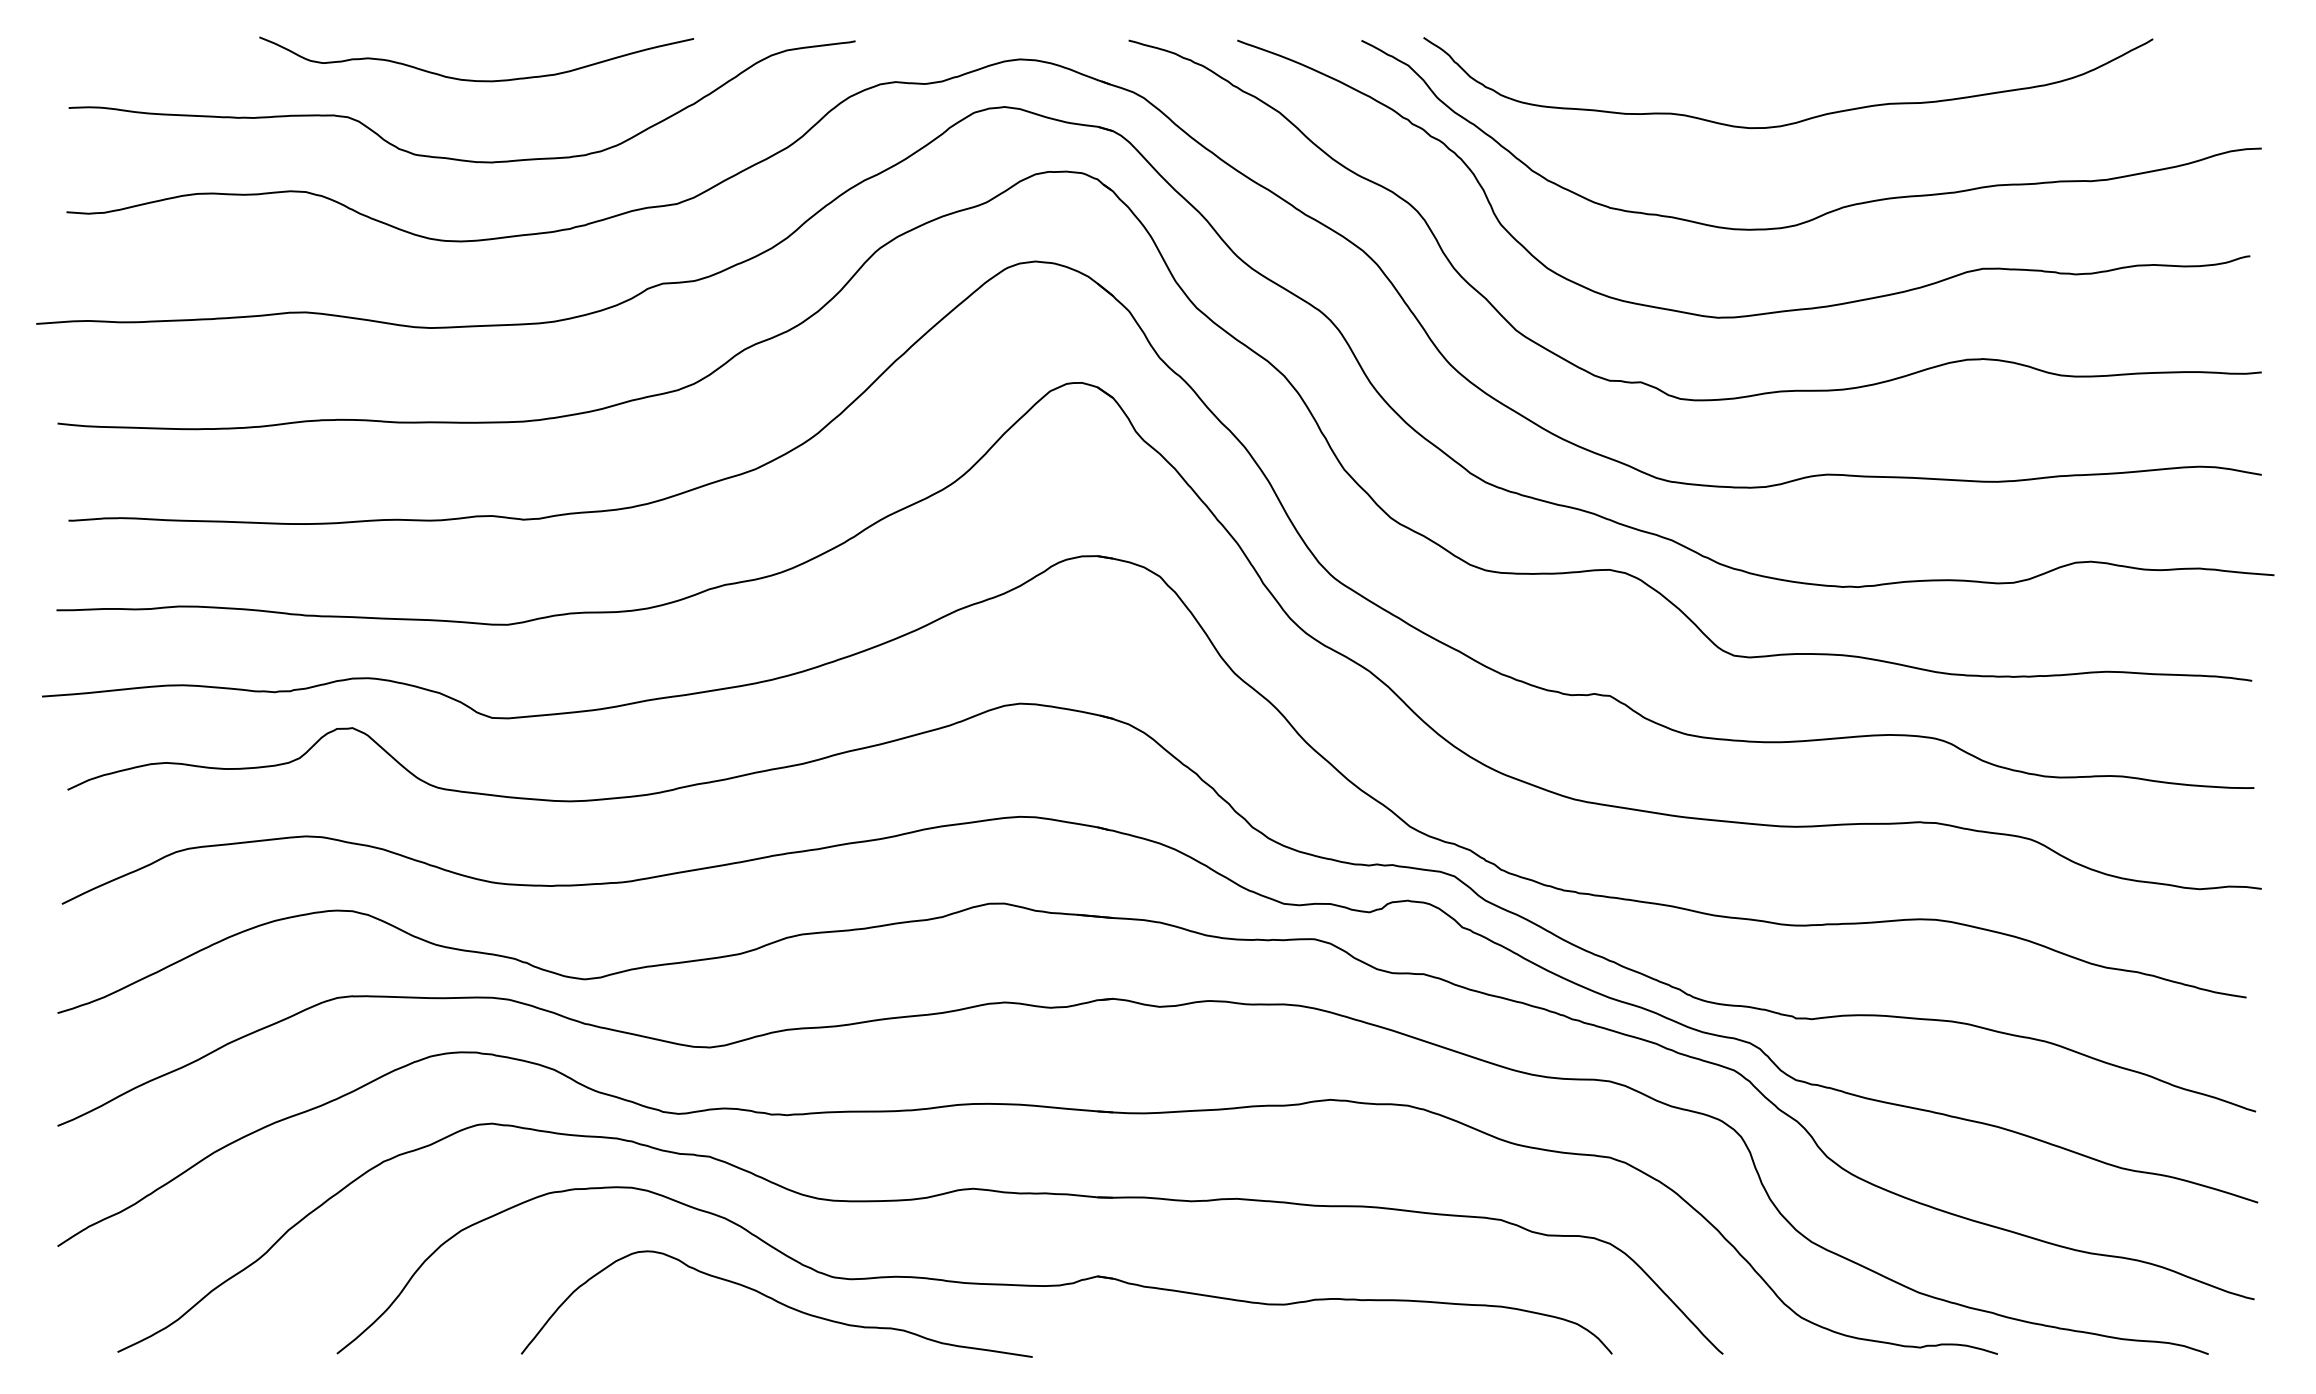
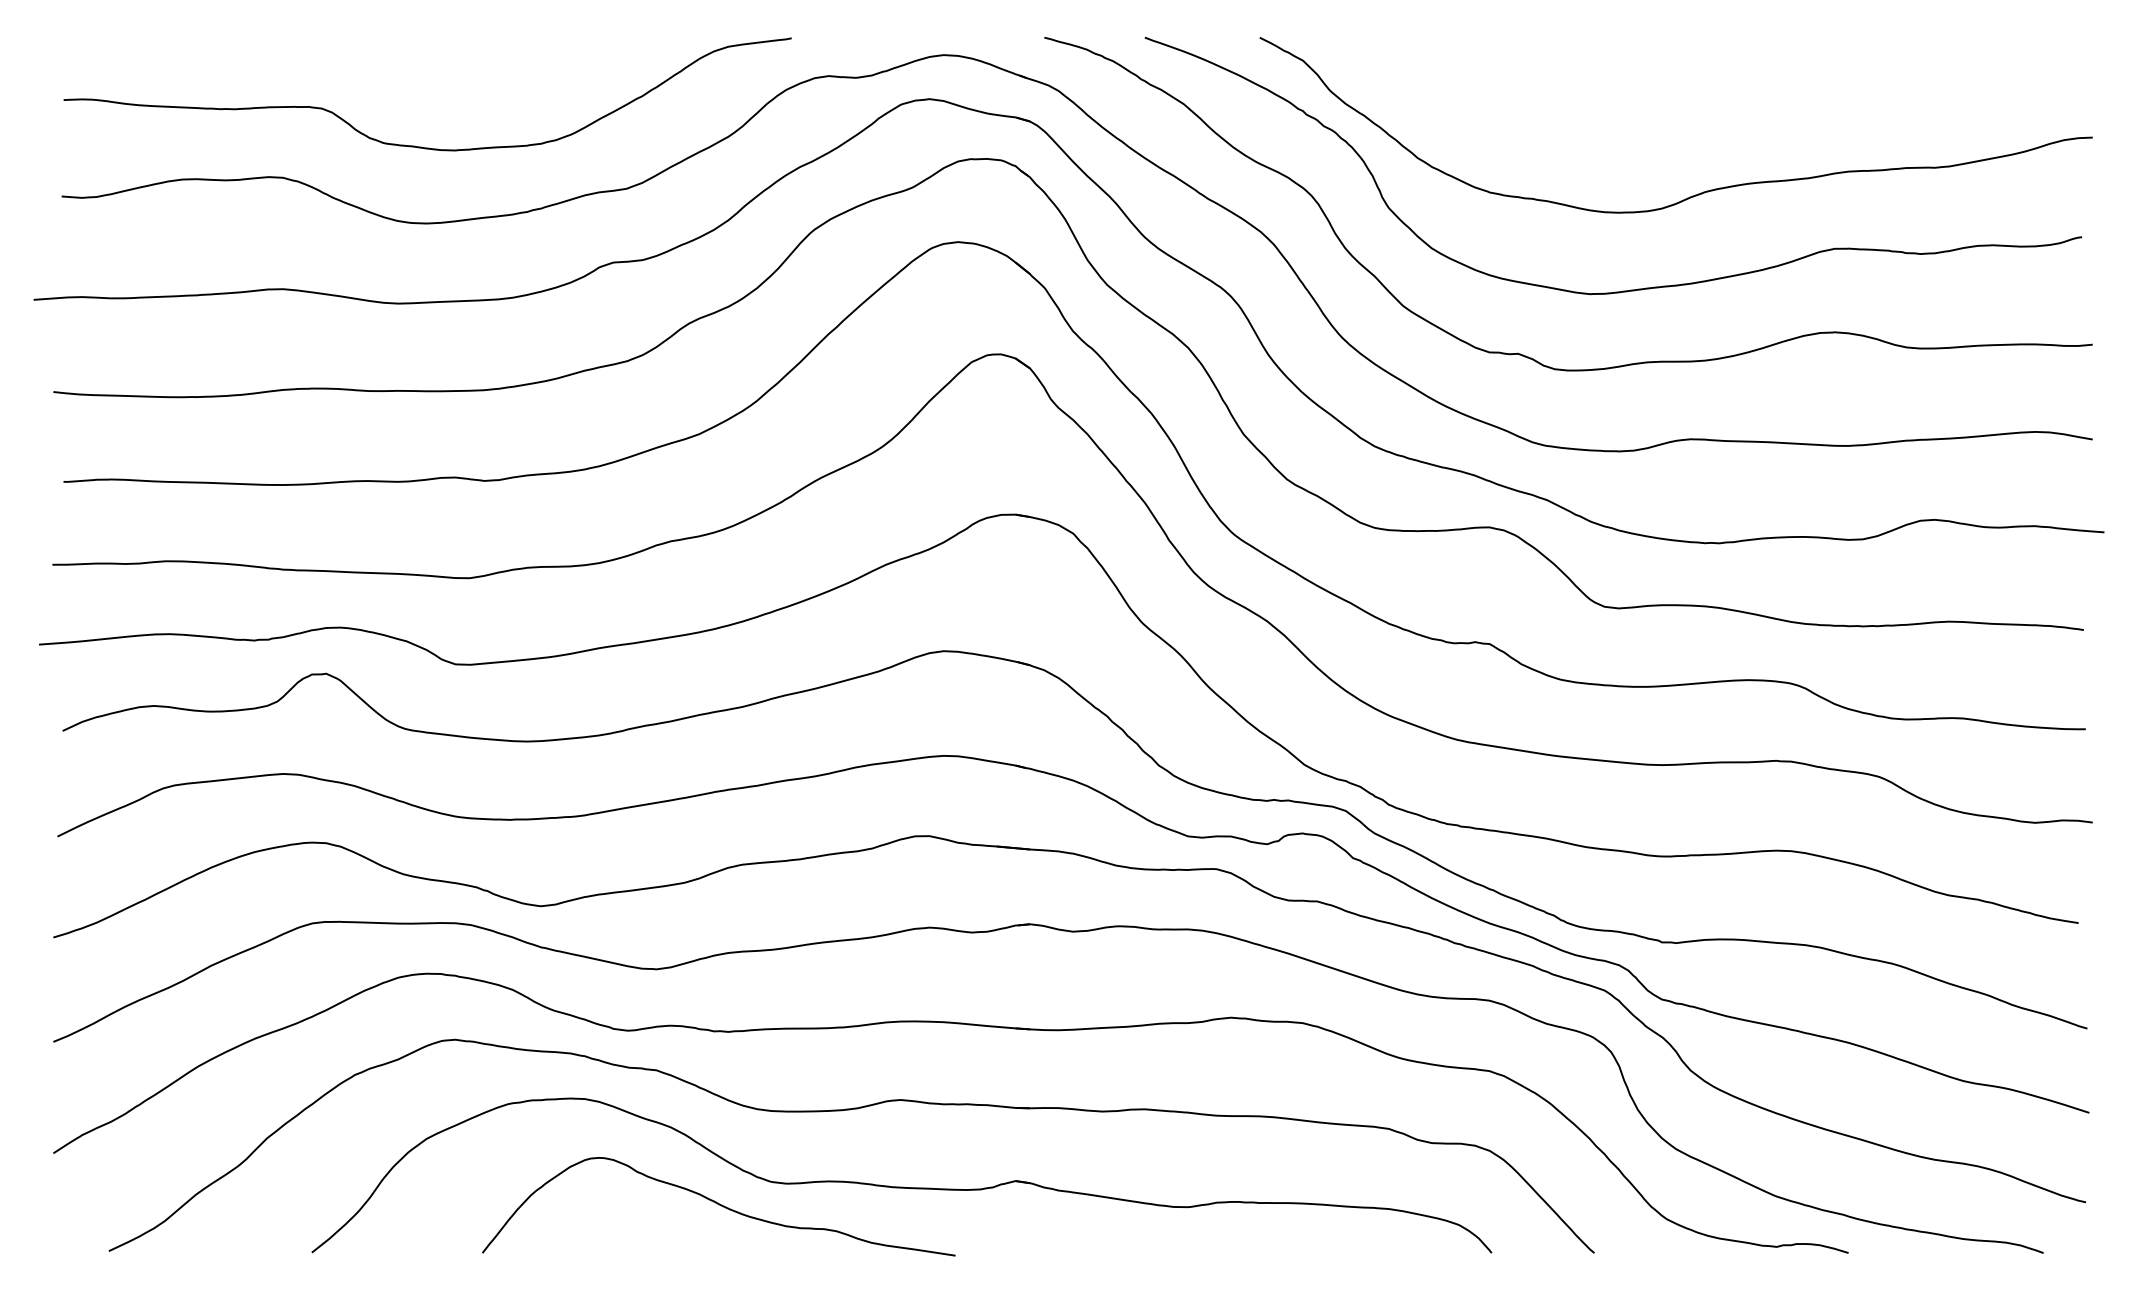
curve: (472, 79) -> (437, 73), removed
curve: (1799, 120) -> (1665, 111), removed

